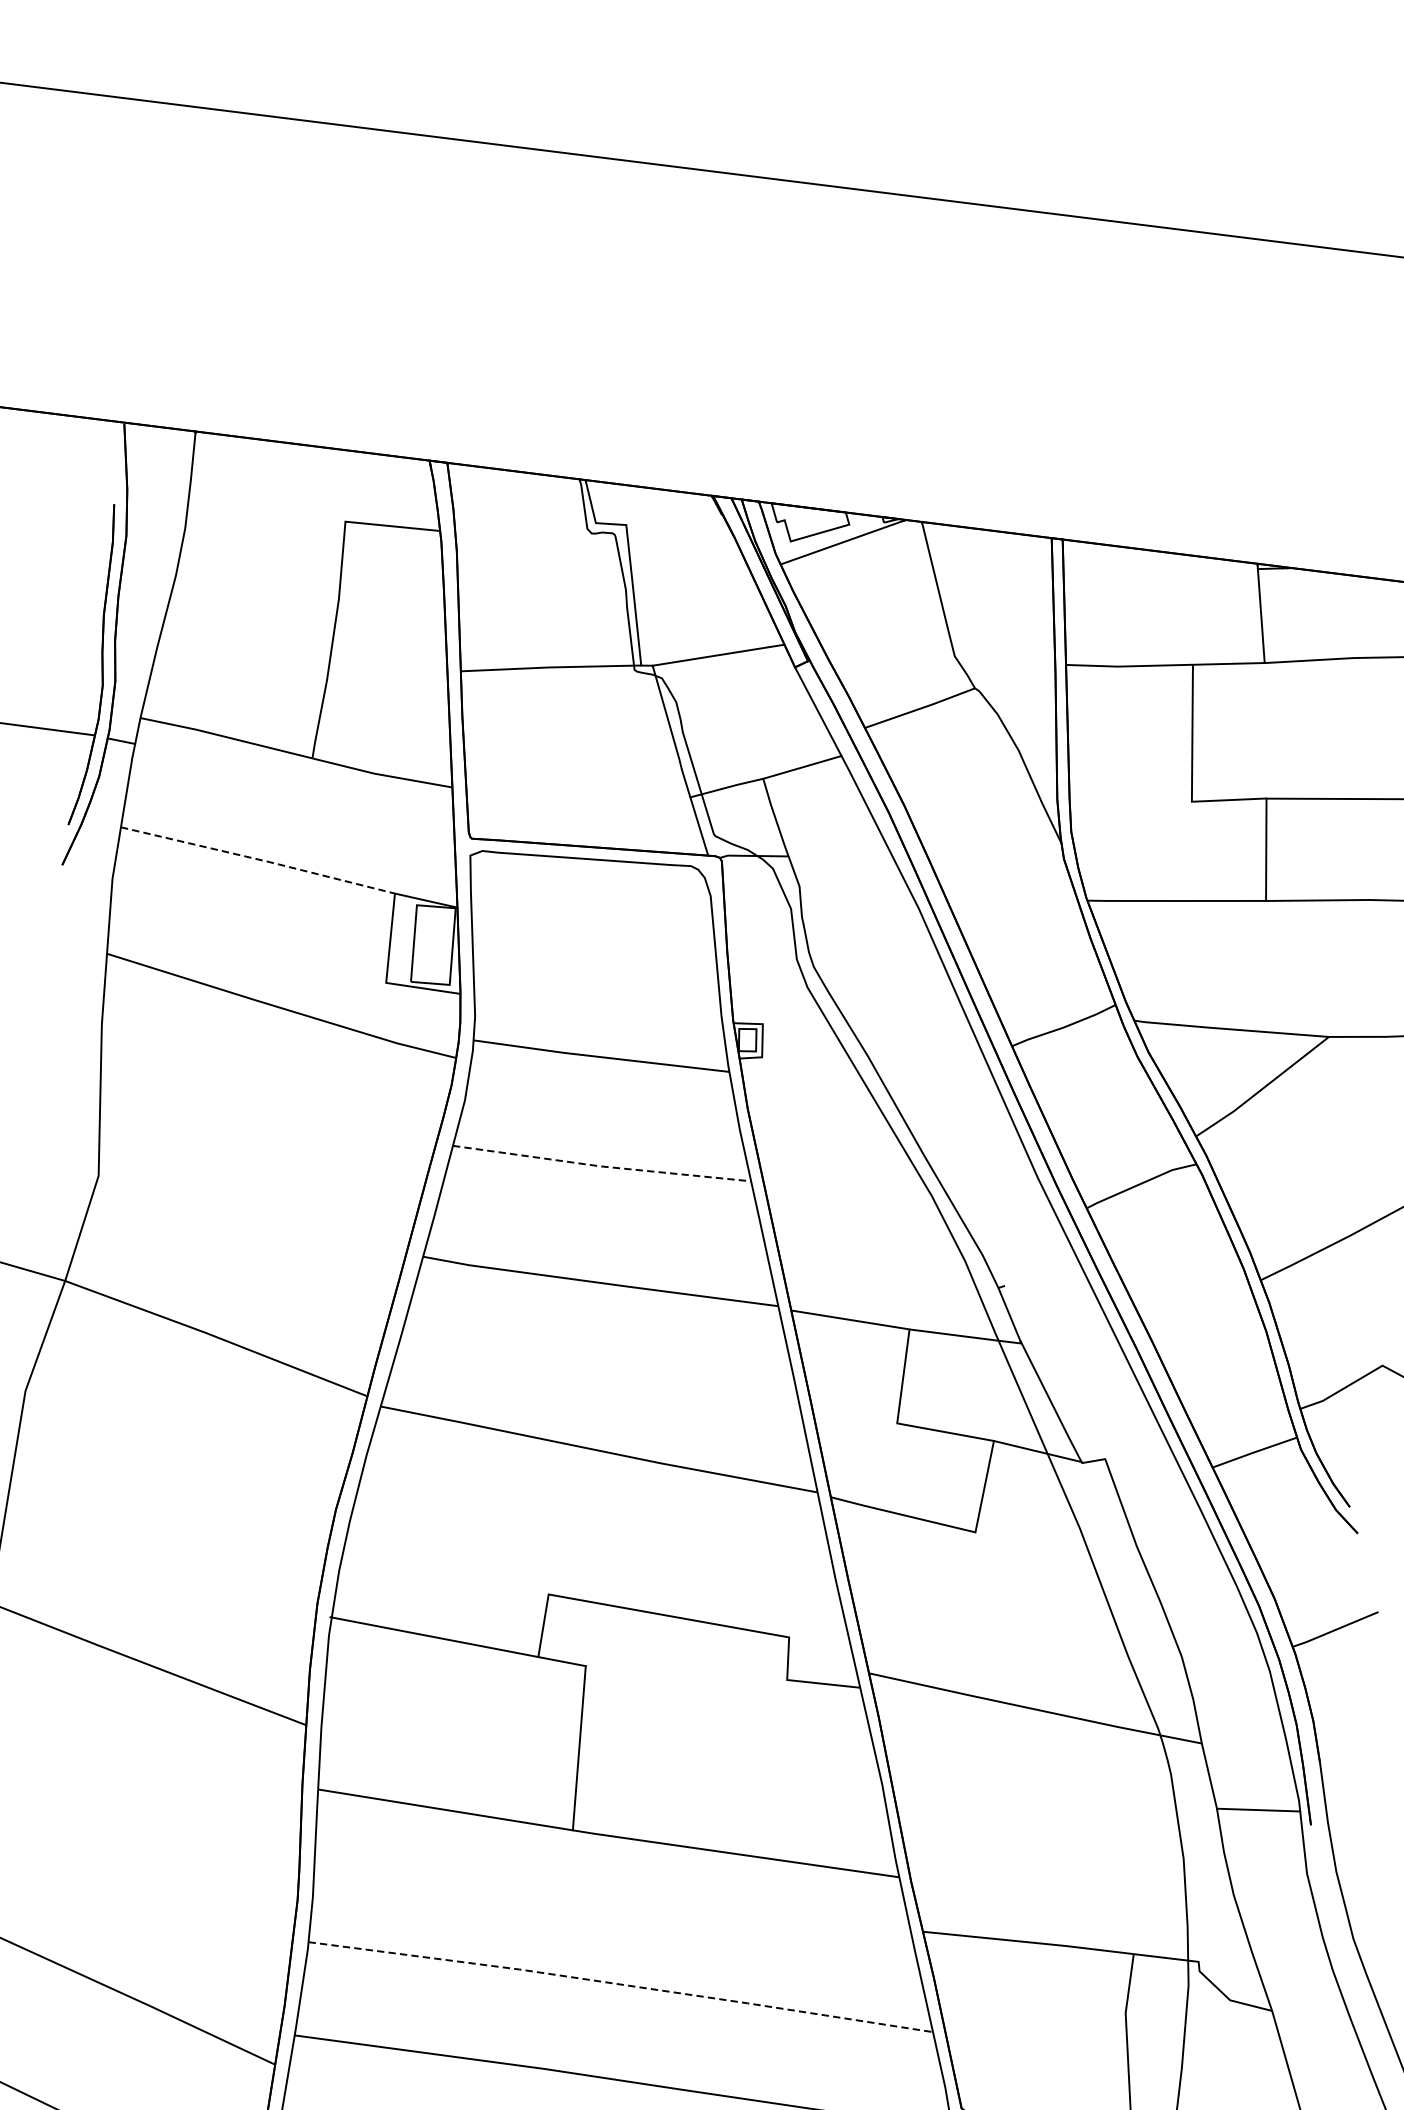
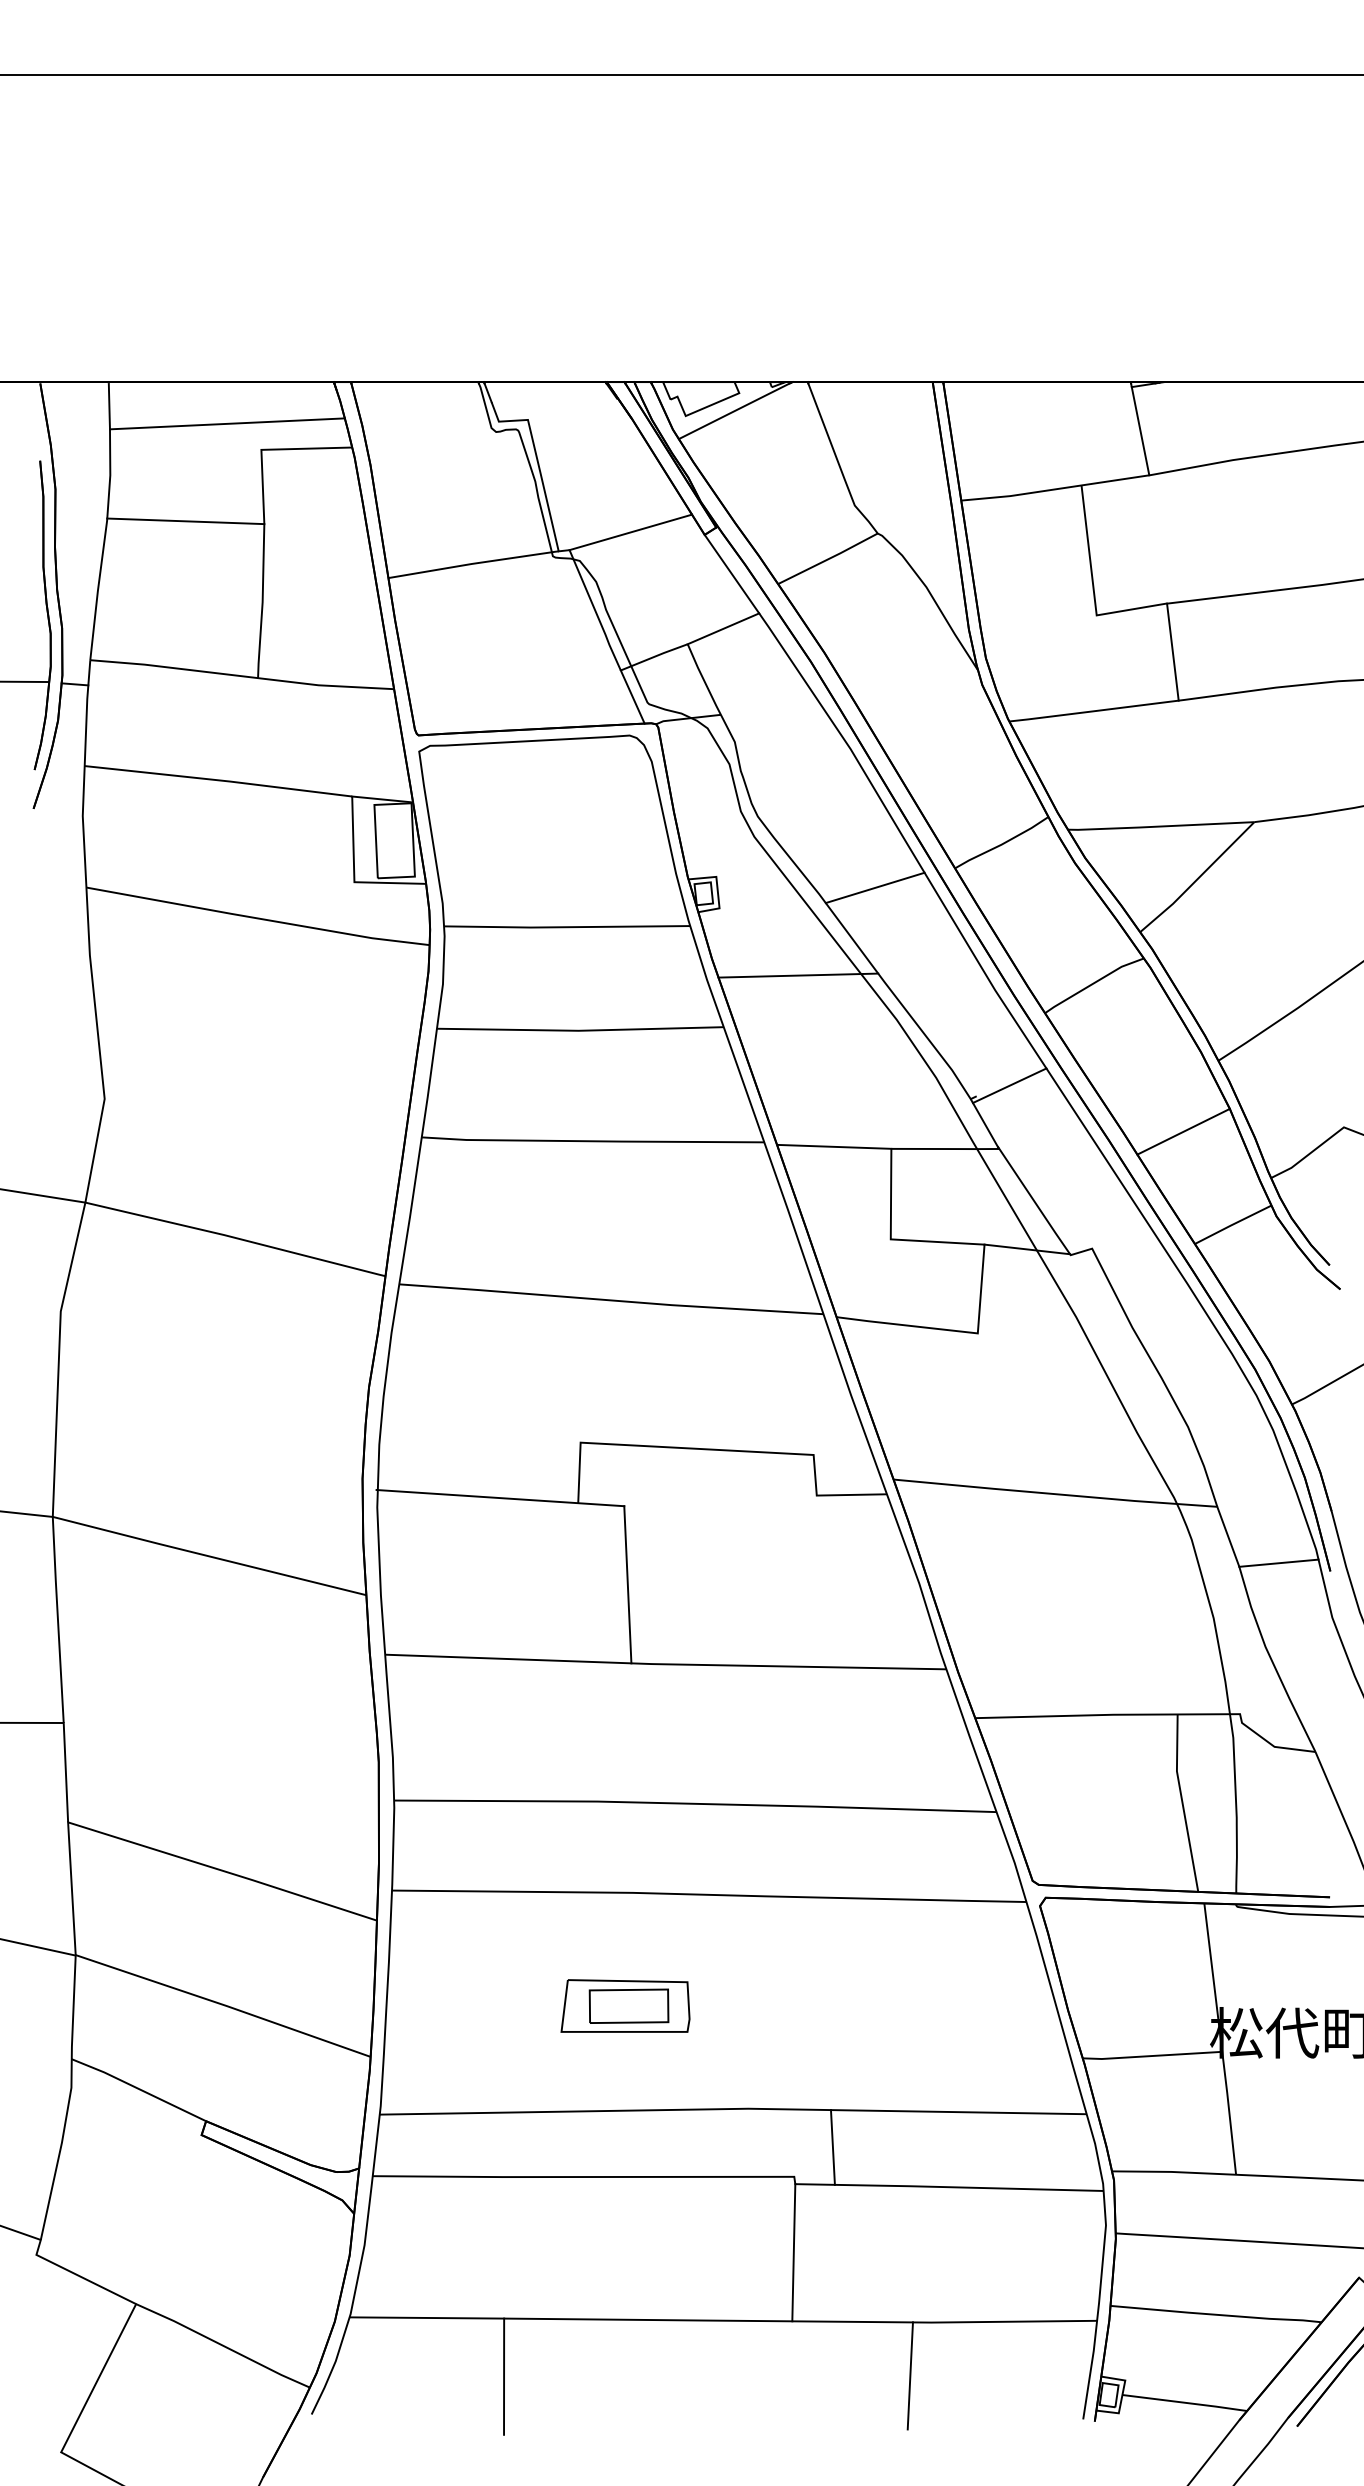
line: (312, 489) -> (226, 423), added
line: (257, 586) -> (185, 521), added
line: (259, 859) -> (219, 780), dashed -> solid
line: (925, 1055) -> (874, 887), added
line: (835, 1137) -> (798, 975), added
line: (601, 1166) -> (580, 1030), dashed -> solid
line: (1040, 1278) -> (1009, 1085), added
line: (1215, 1349) -> (1183, 1131), added
line: (622, 1984) -> (696, 1803), dashed -> solid

